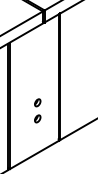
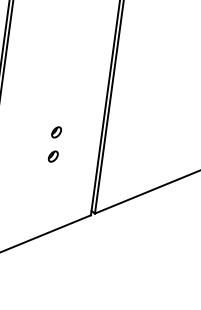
part: (37, 110) -> (54, 143), size x0.7

